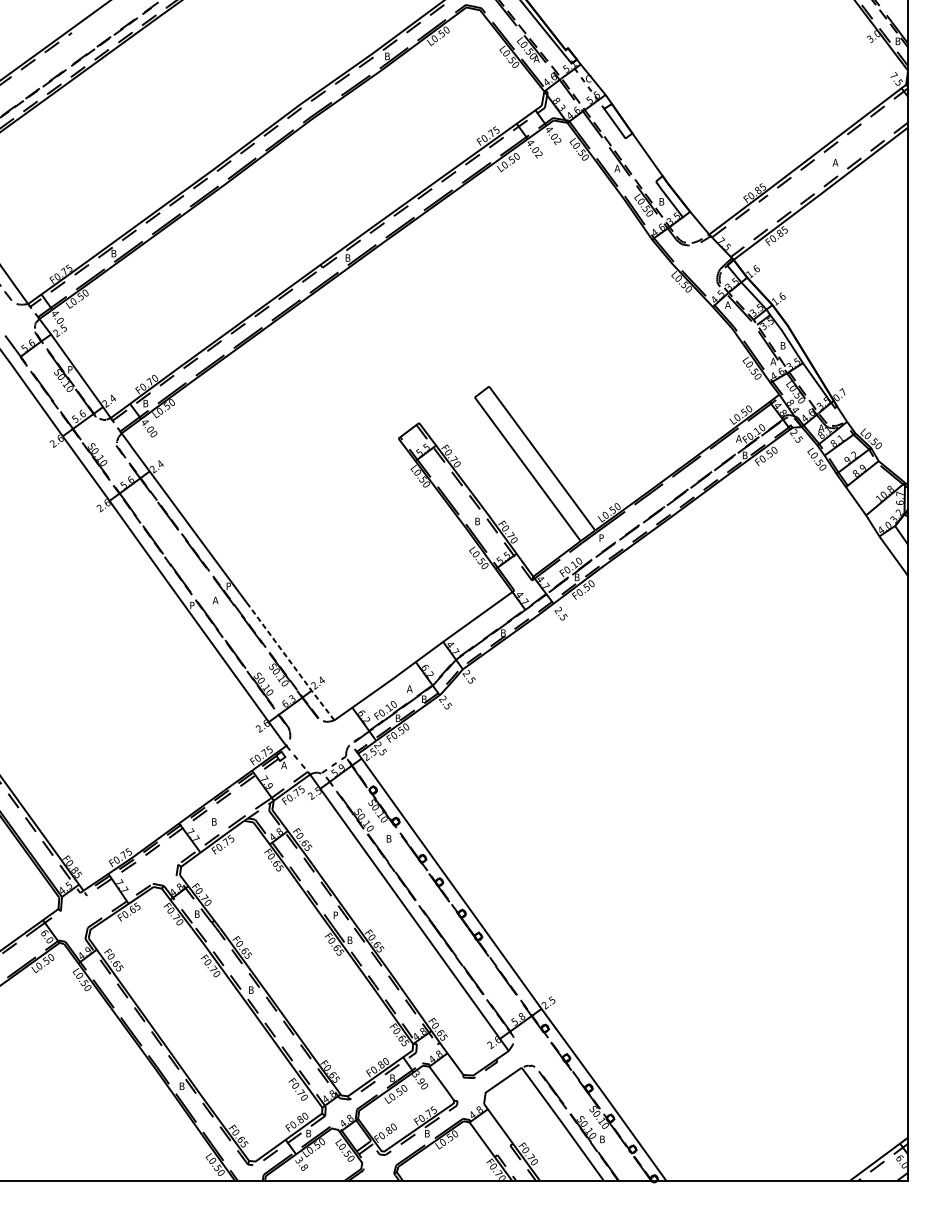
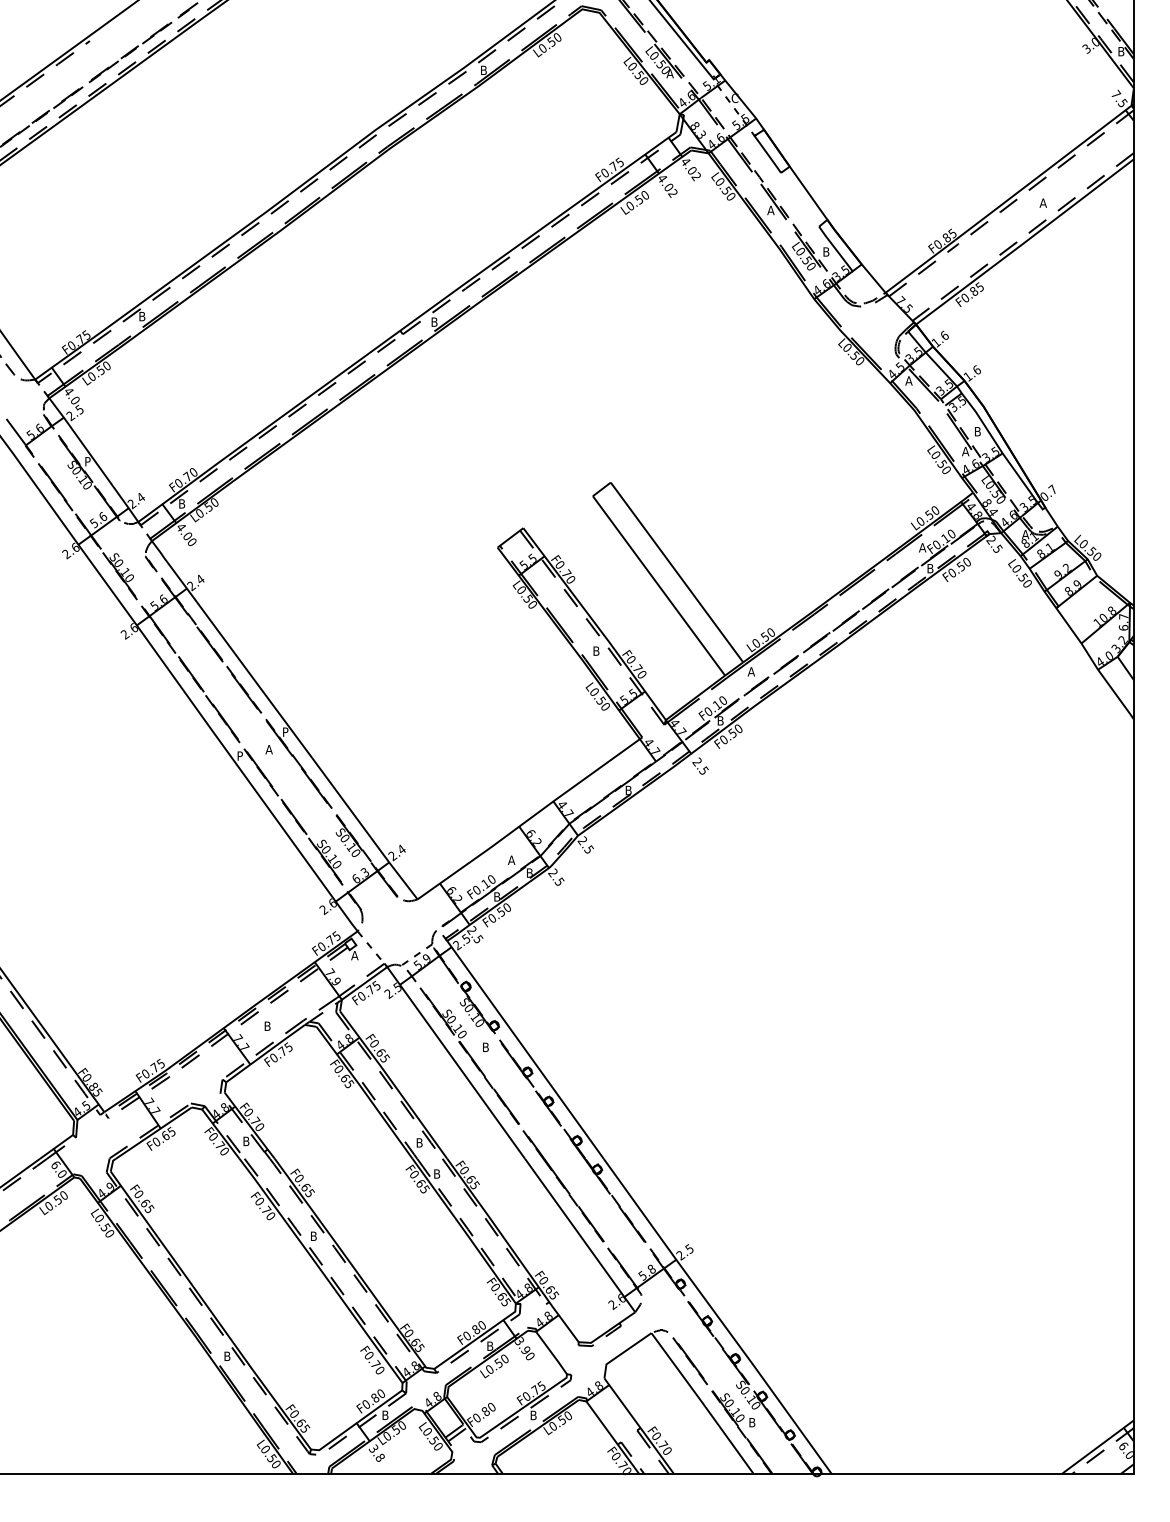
text: (601, 537) -> (751, 671), P -> A
line: (291, 664) -> (364, 829), dashed -> solid
text: (336, 915) -> (420, 1142), P -> B

